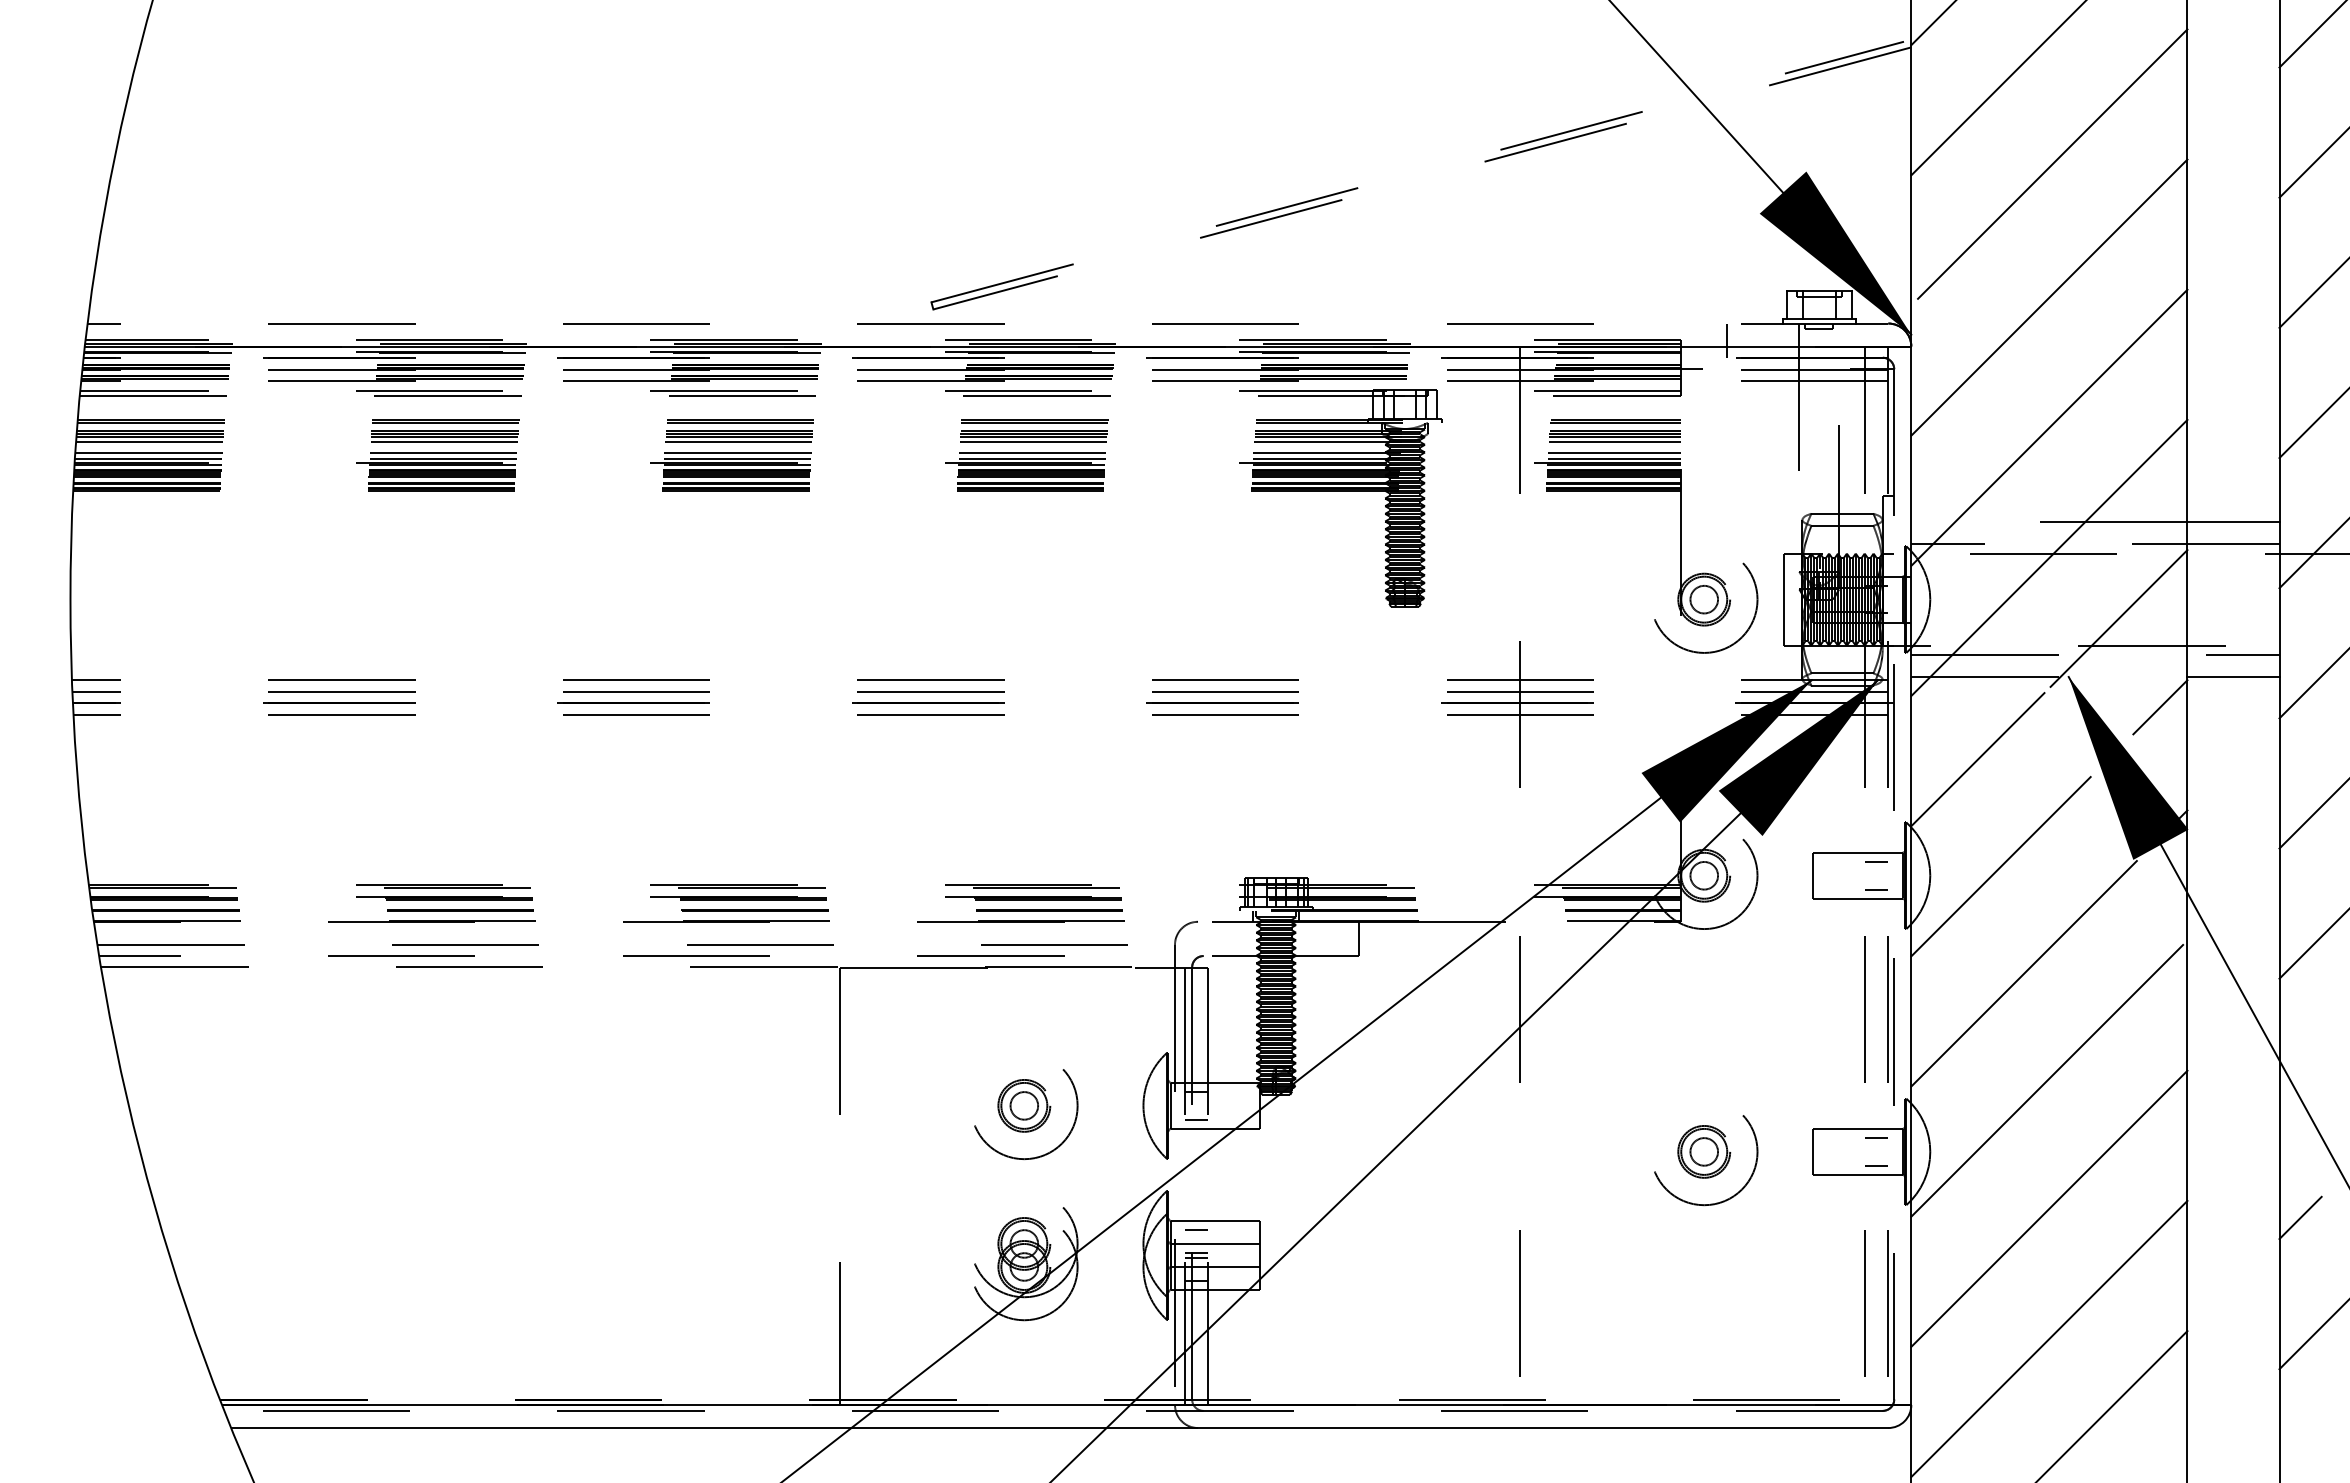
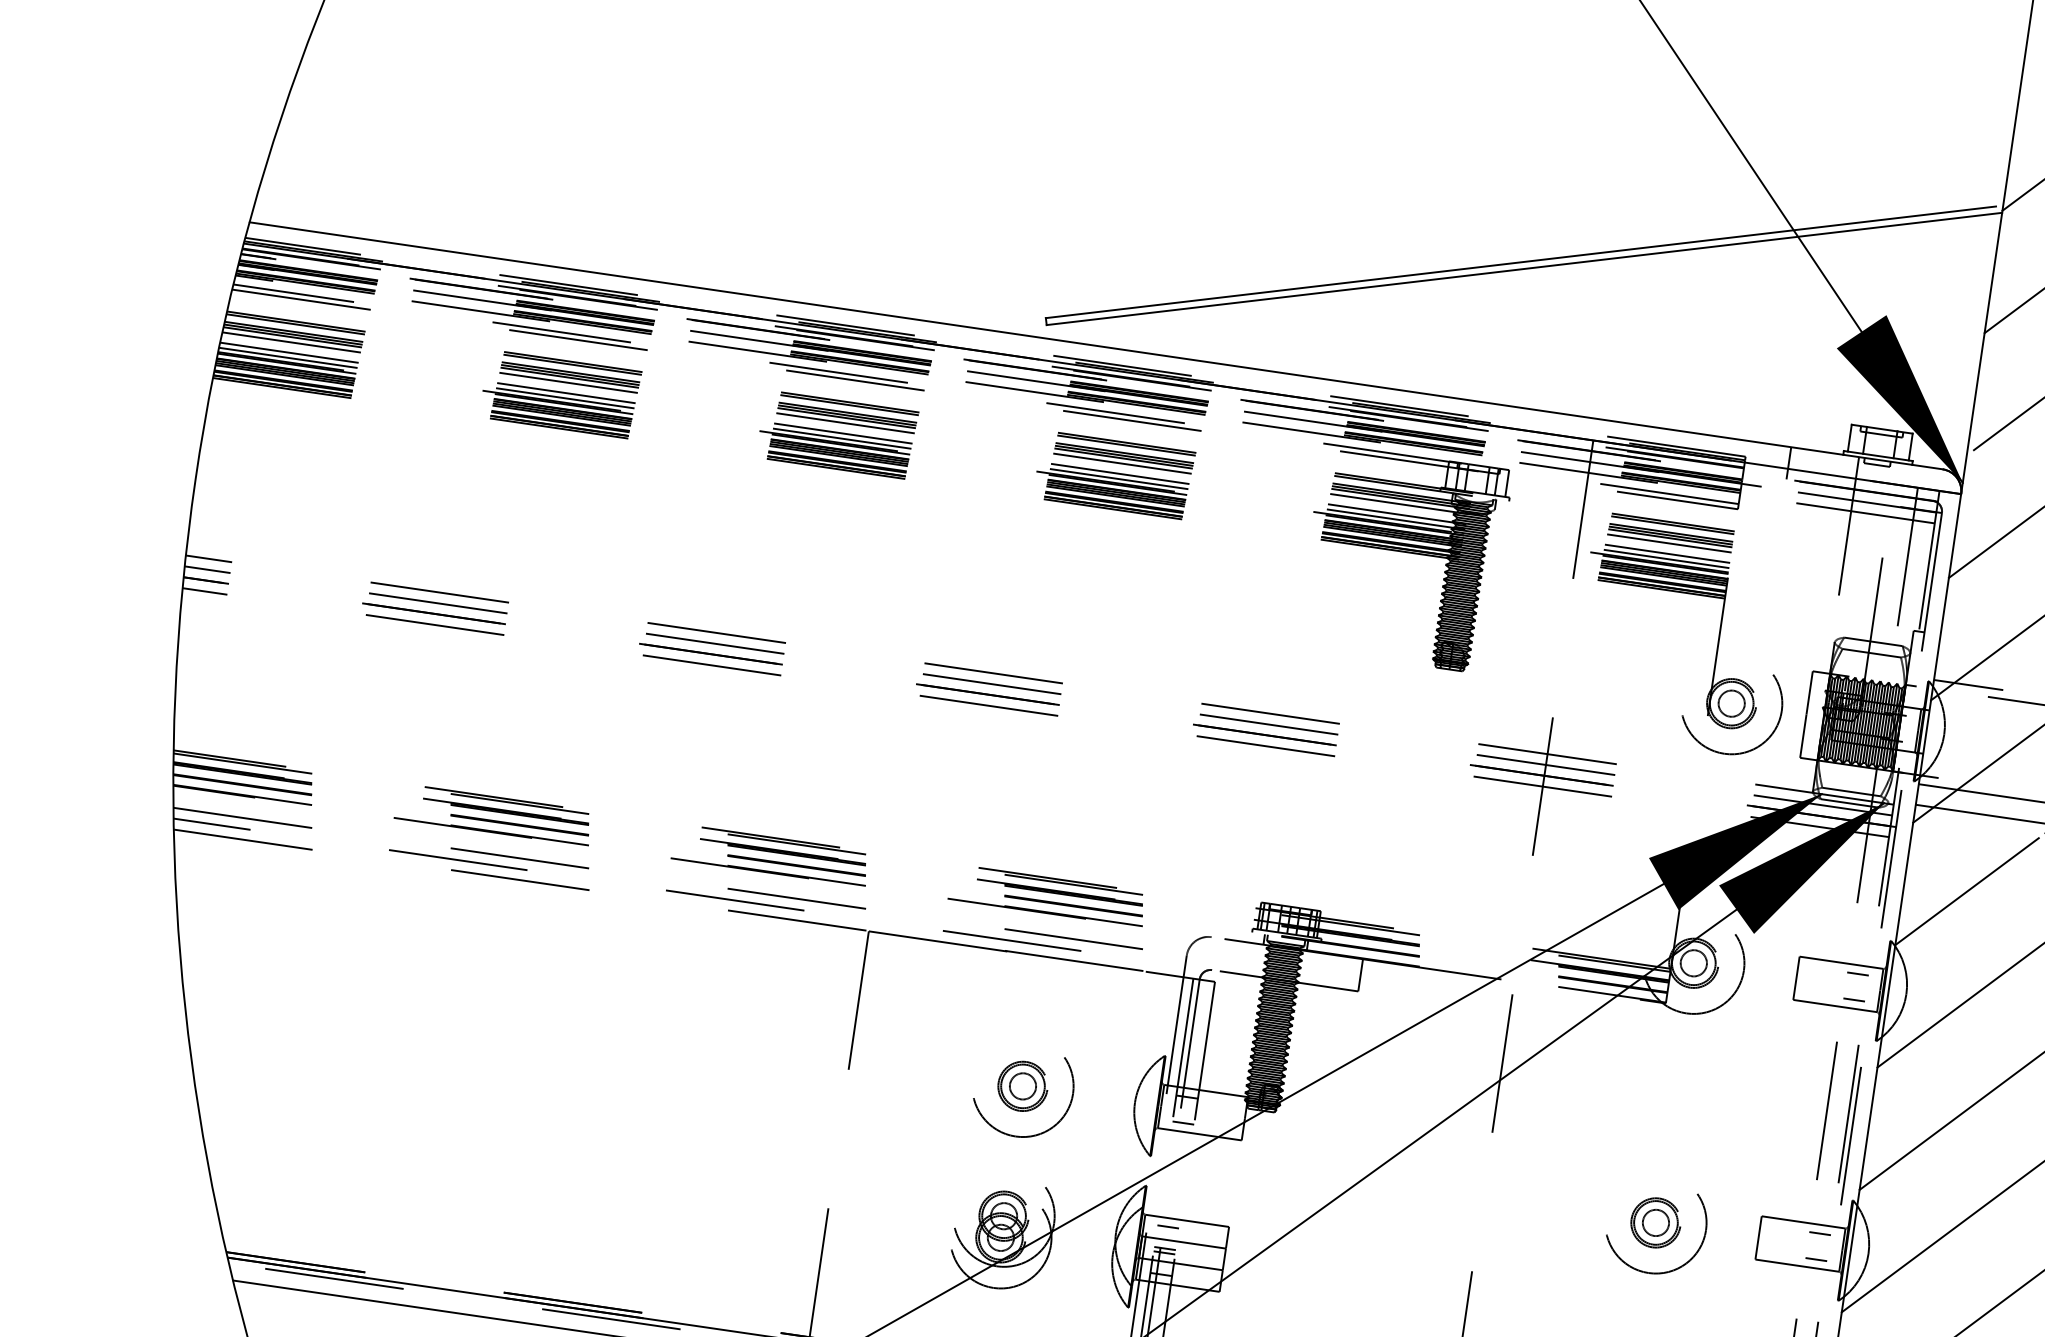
line: (1418, 171) -> (1521, 261), dashed -> solid
line: (1421, 178) -> (1523, 268), dashed -> solid
line: (987, 323) -> (1095, 345), dashed -> solid

